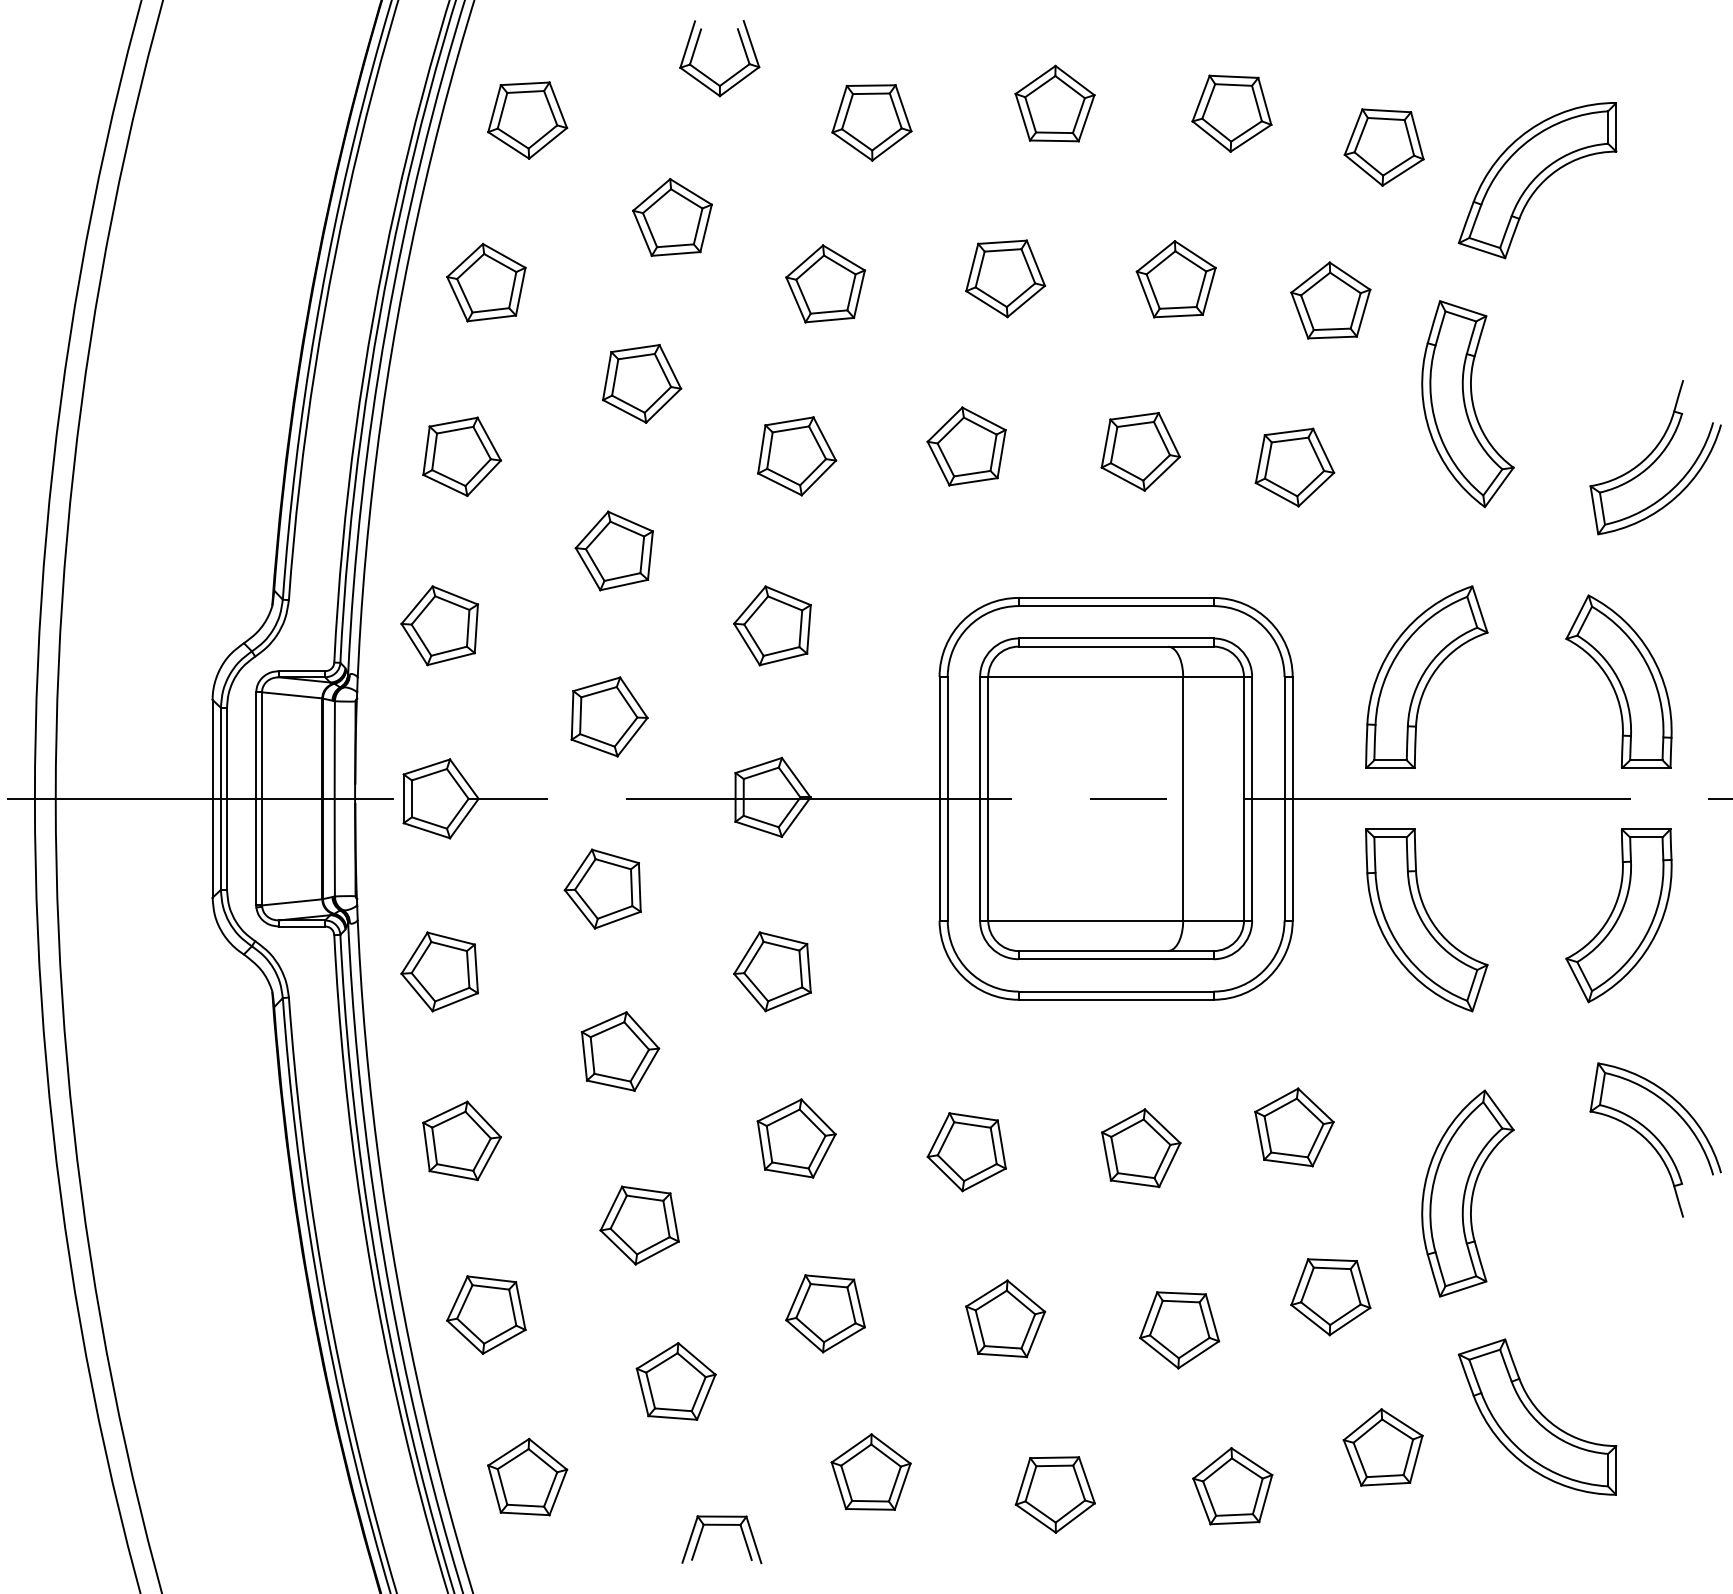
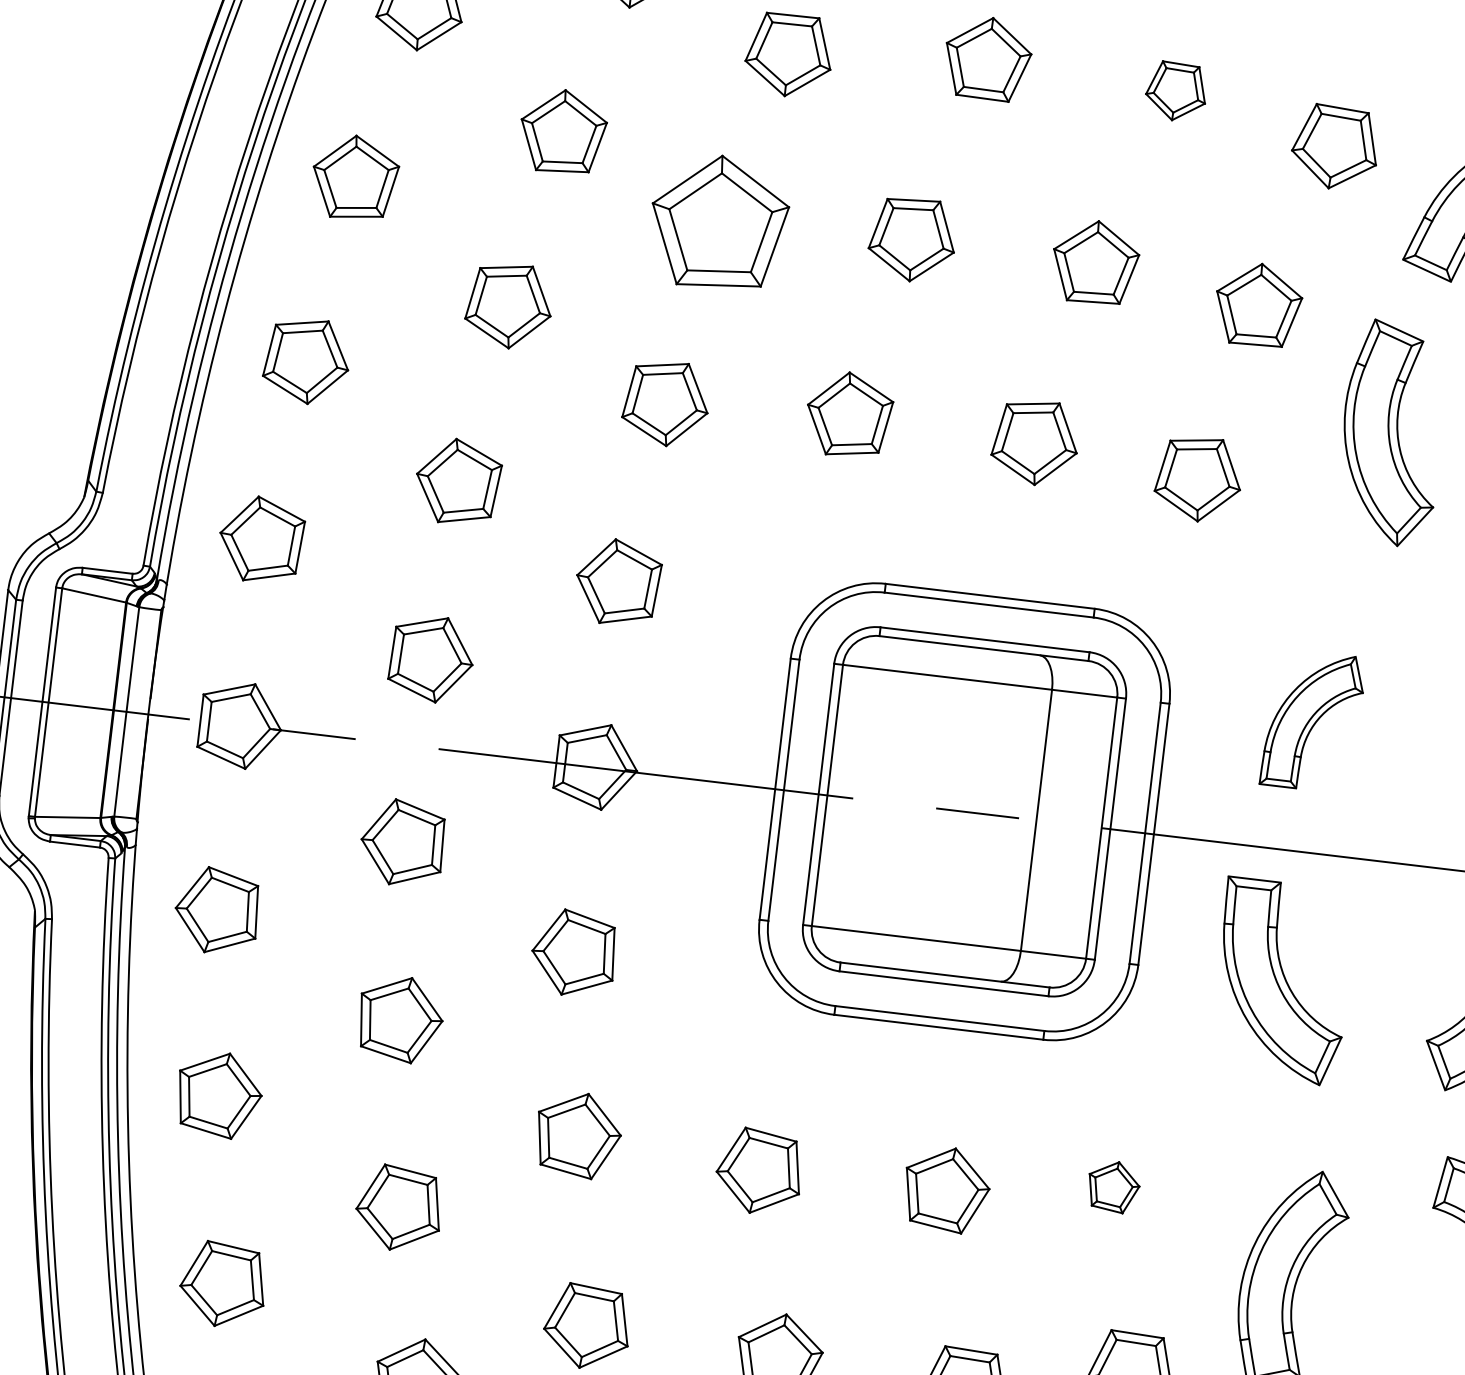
part: (1231, 113) -> (1175, 91), size x0.7
part: (825, 283) -> (718, 221), size x1.6
part: (1426, 676) -> (1313, 720), size x0.7
part: (1294, 1127) -> (1113, 1187), size x0.6

